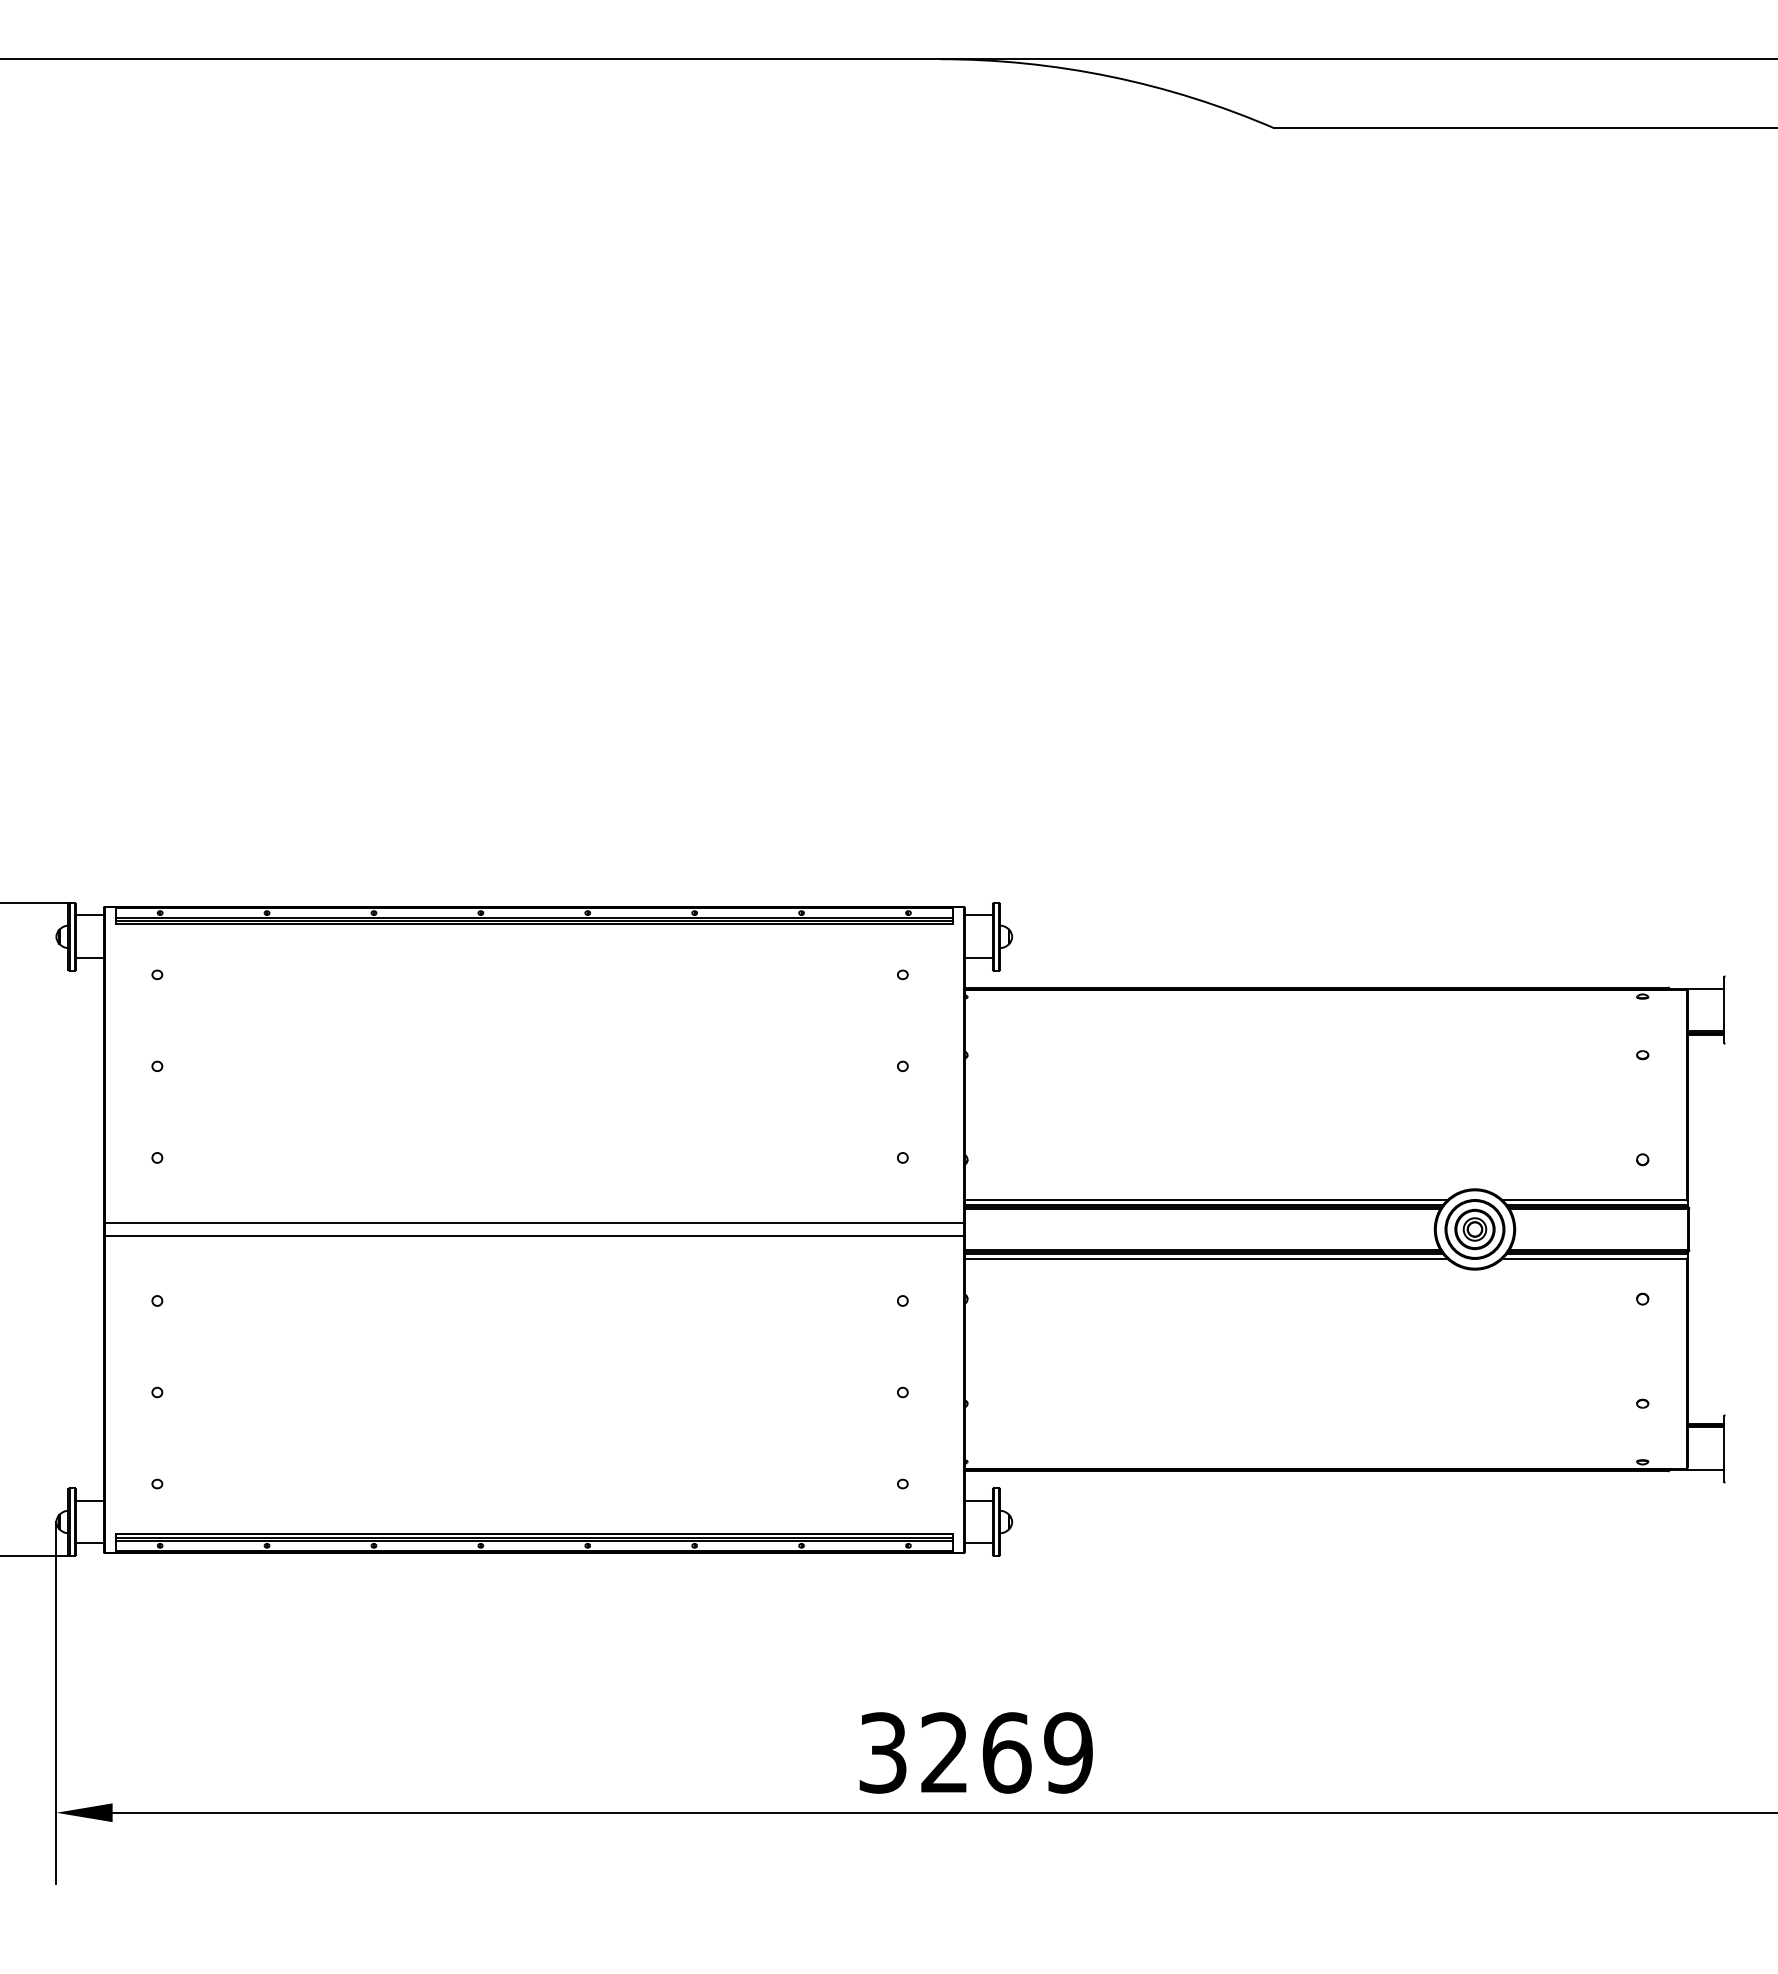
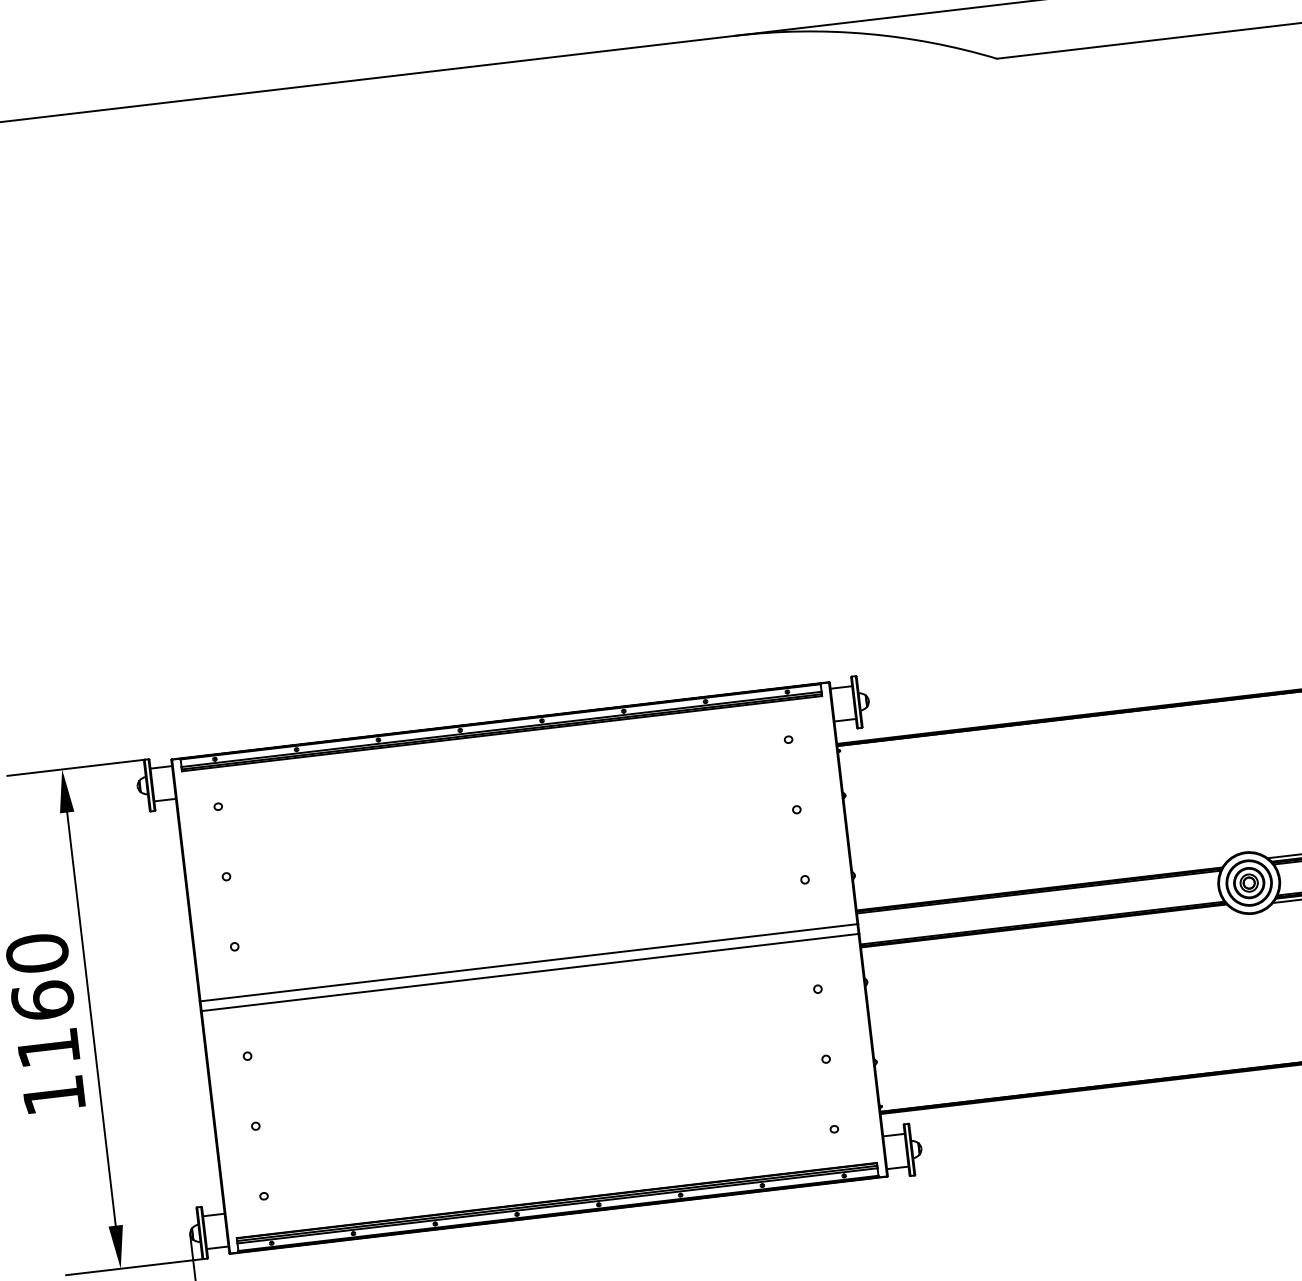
line: (1205, 1200) -> (1040, 885), removed
line: (1205, 1258) -> (1045, 929), removed

